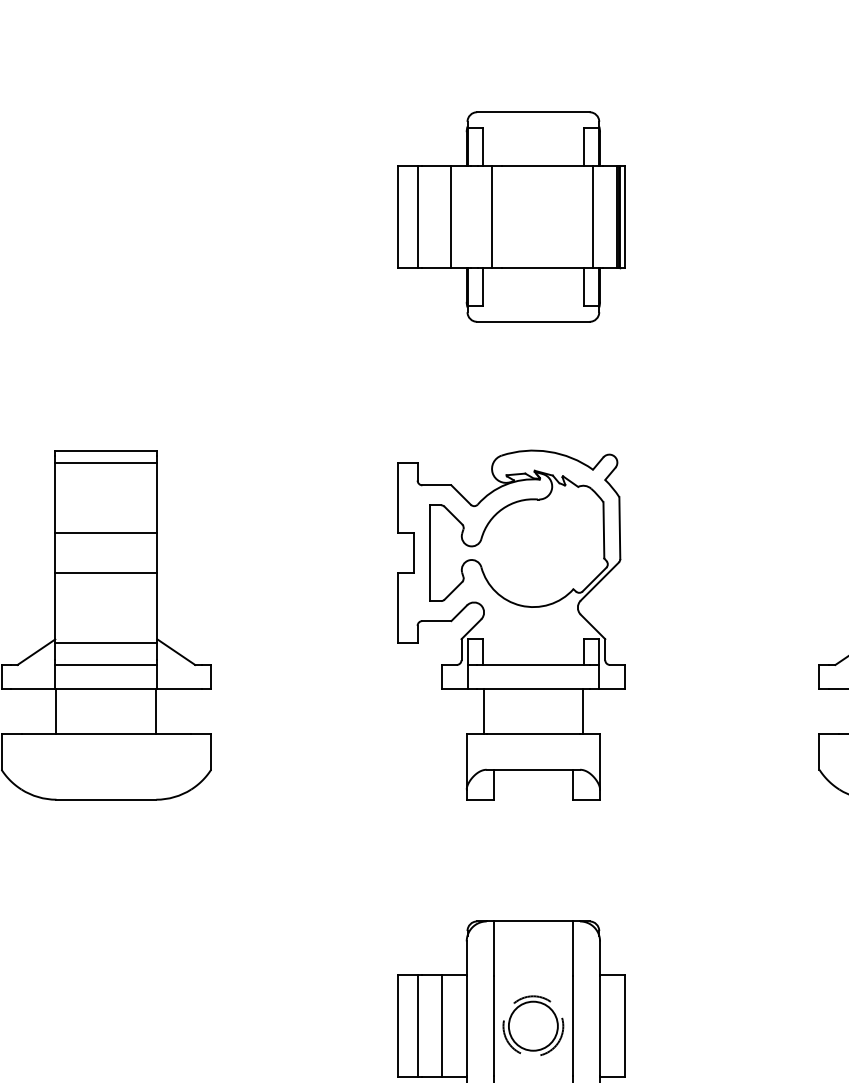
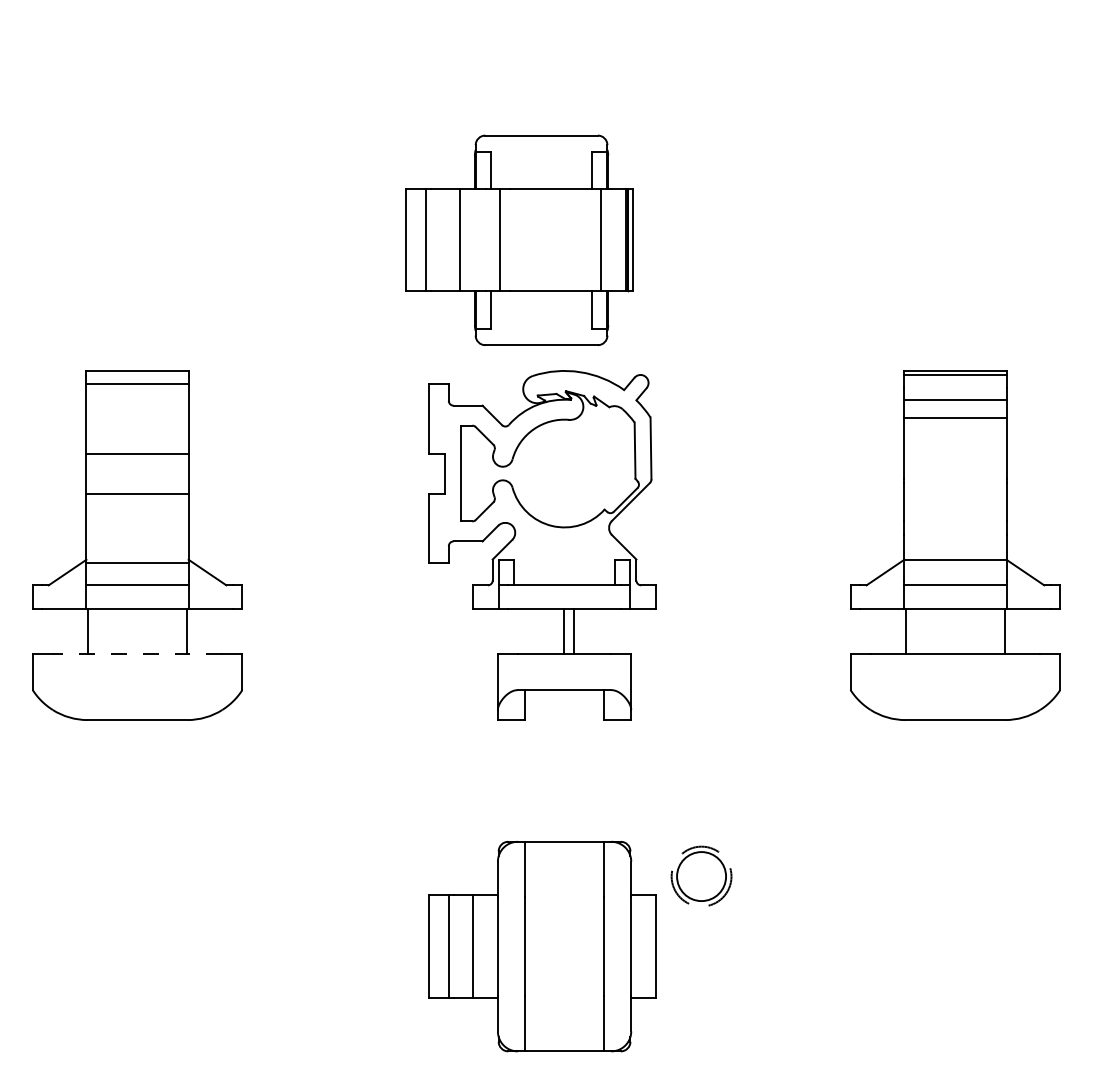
part: (511, 216) -> (519, 239), moved
line: (483, 711) -> (563, 631), moved
line: (583, 711) -> (574, 631), moved
line: (106, 734) -> (137, 654), solid -> dashed
part: (533, 1025) -> (701, 875), moved

